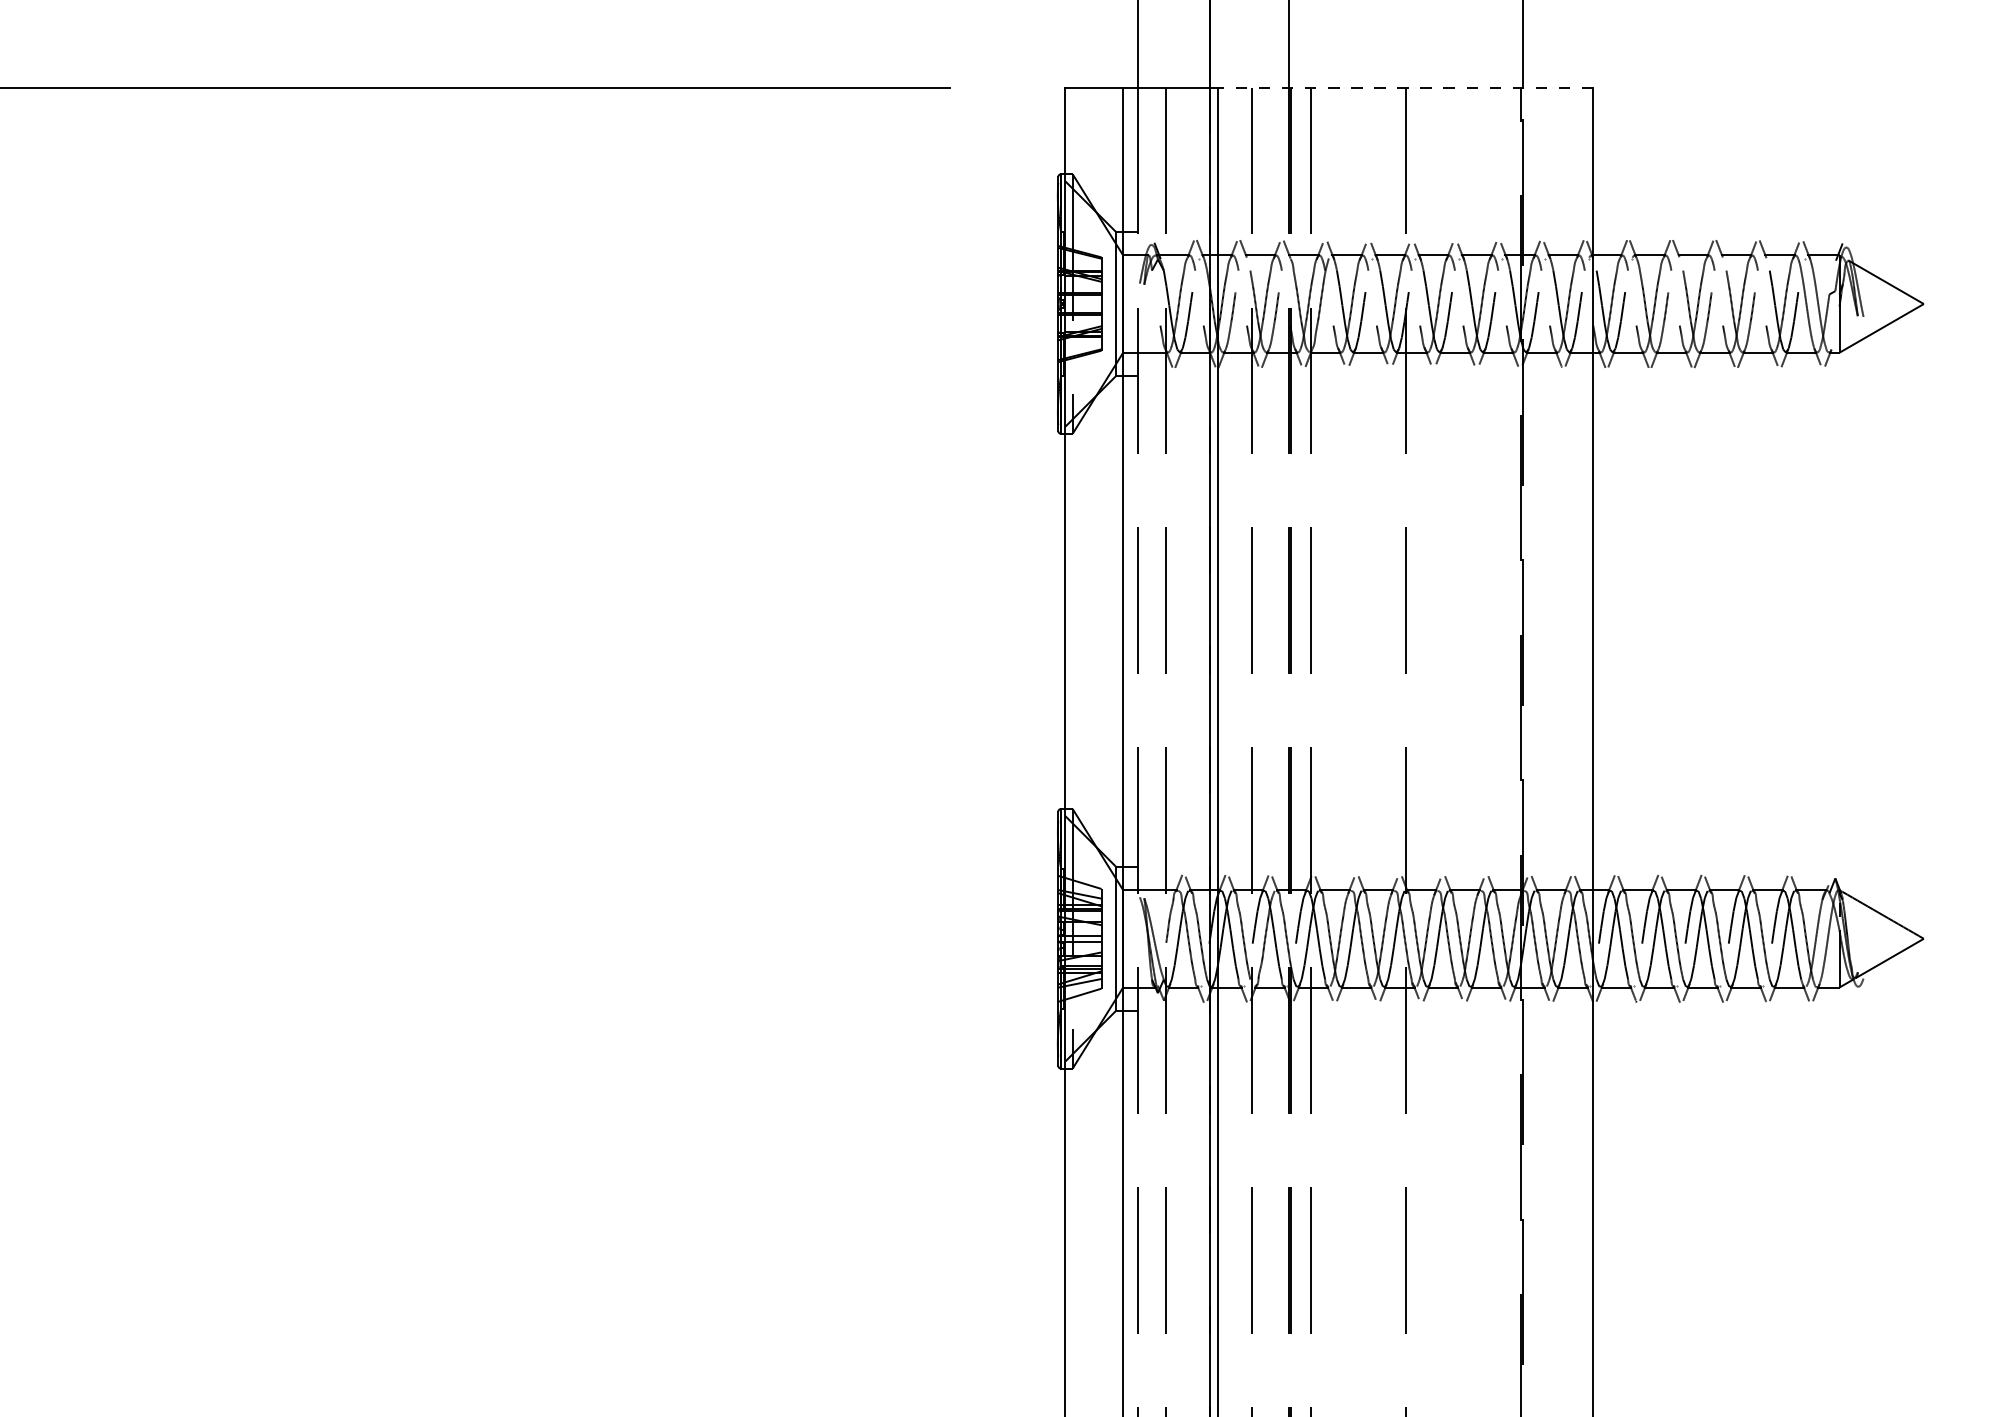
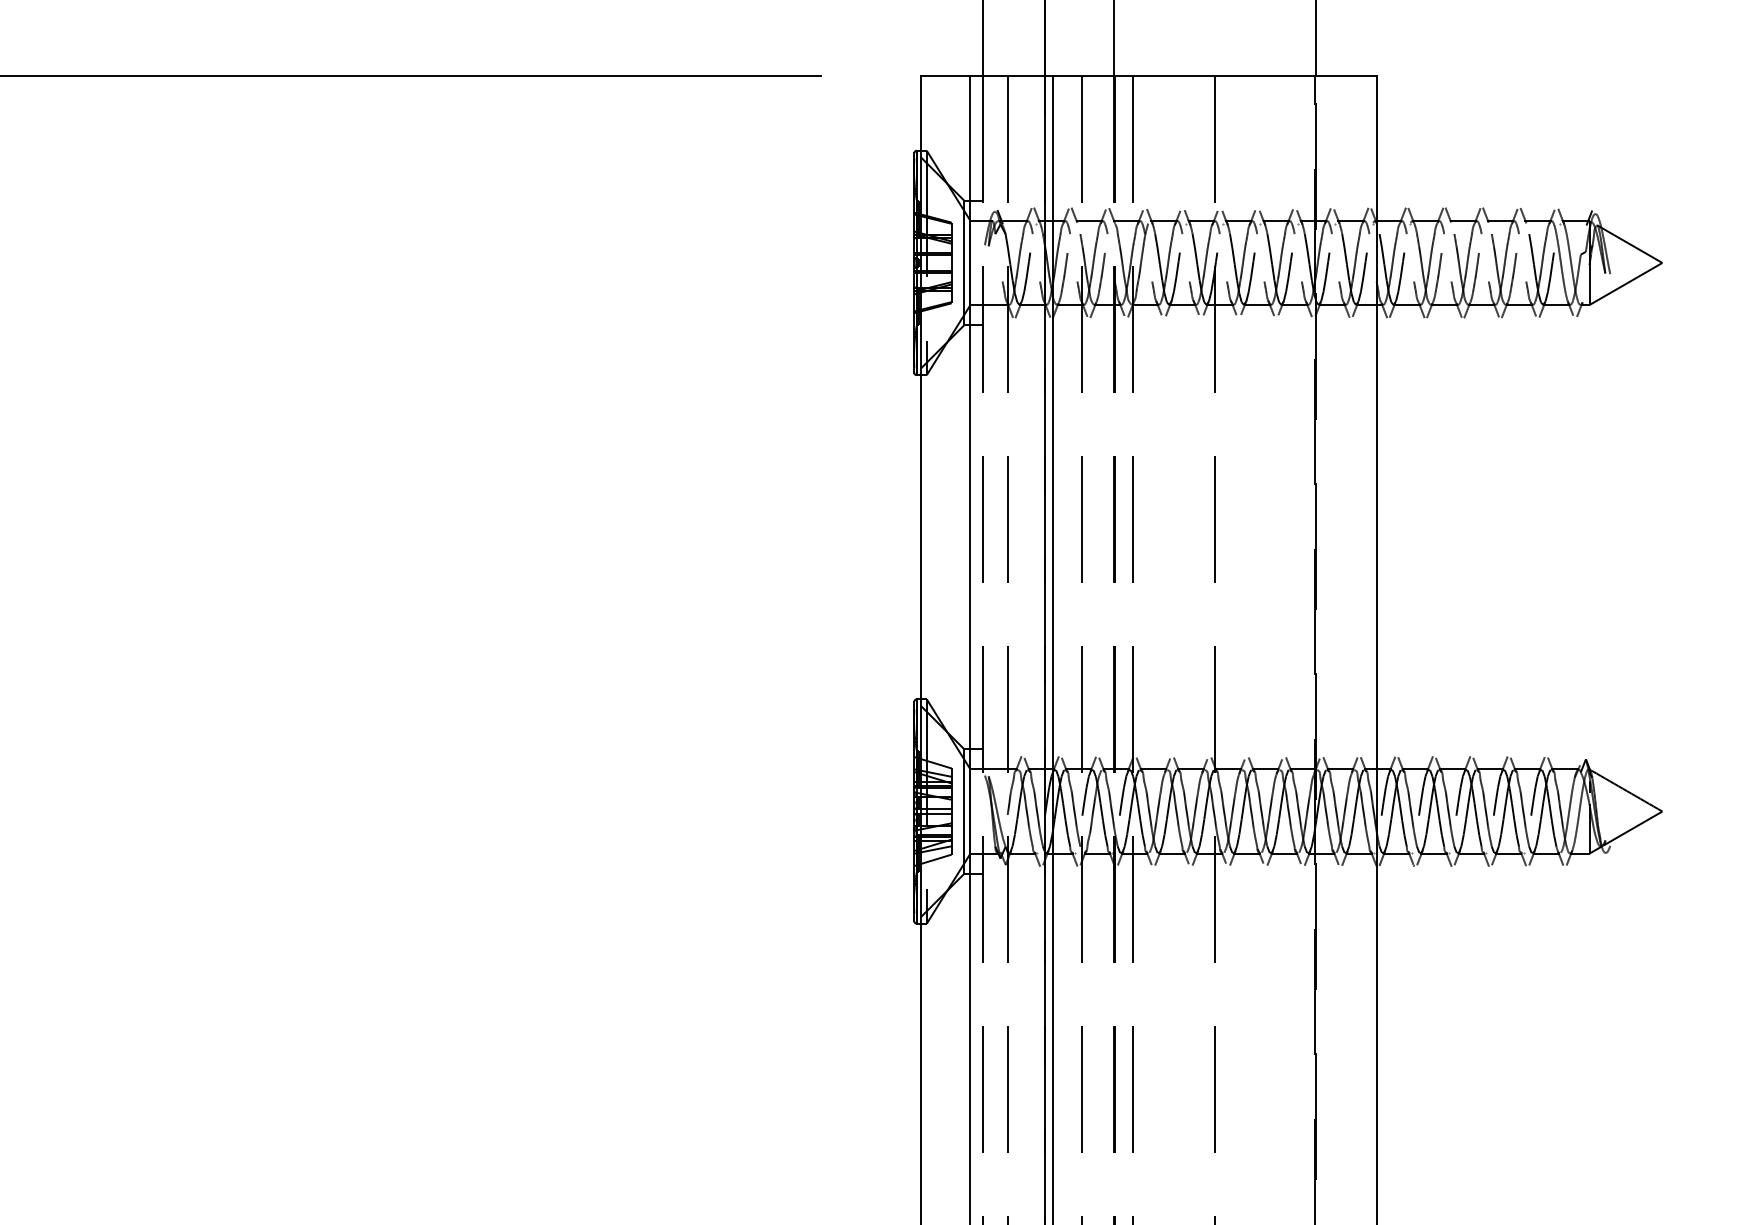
line: (1405, 87) -> (1214, 75), dashed -> solid

